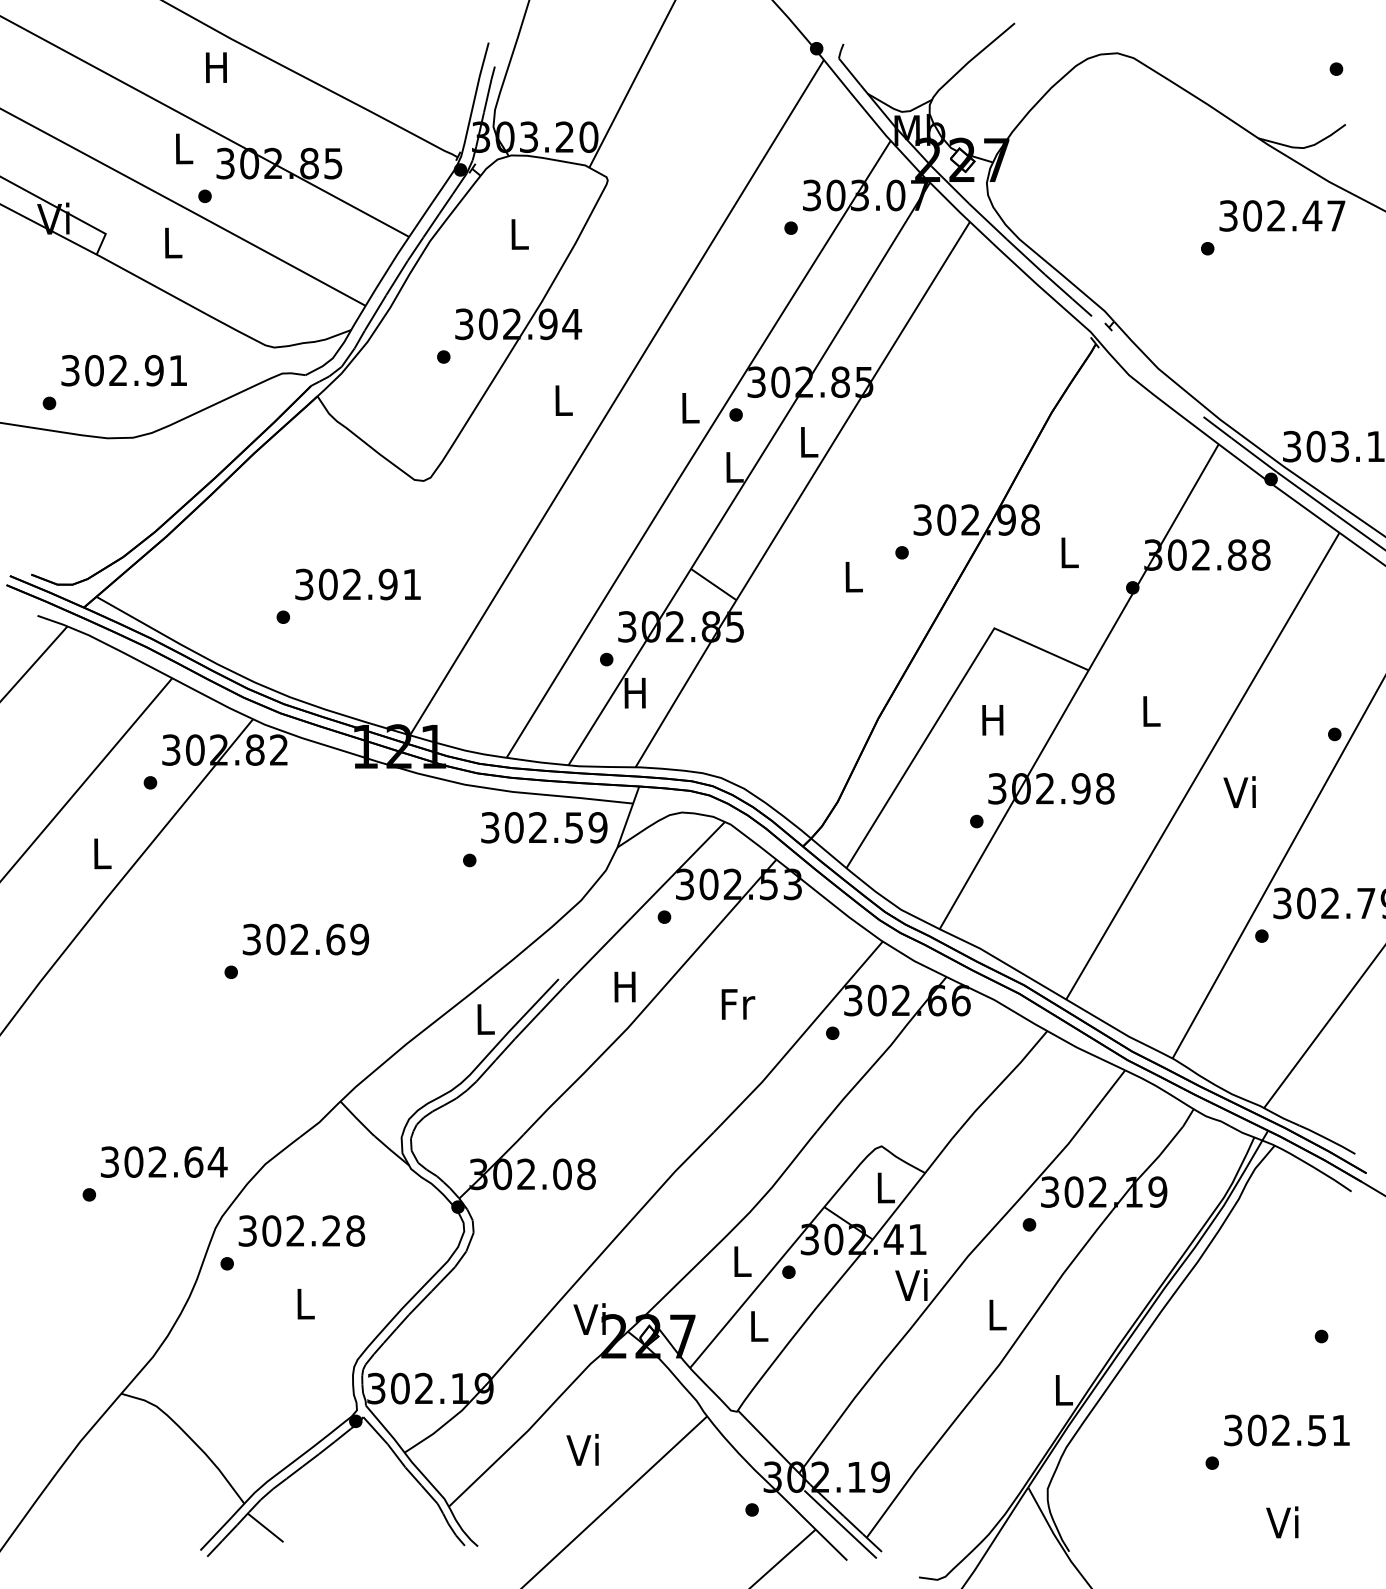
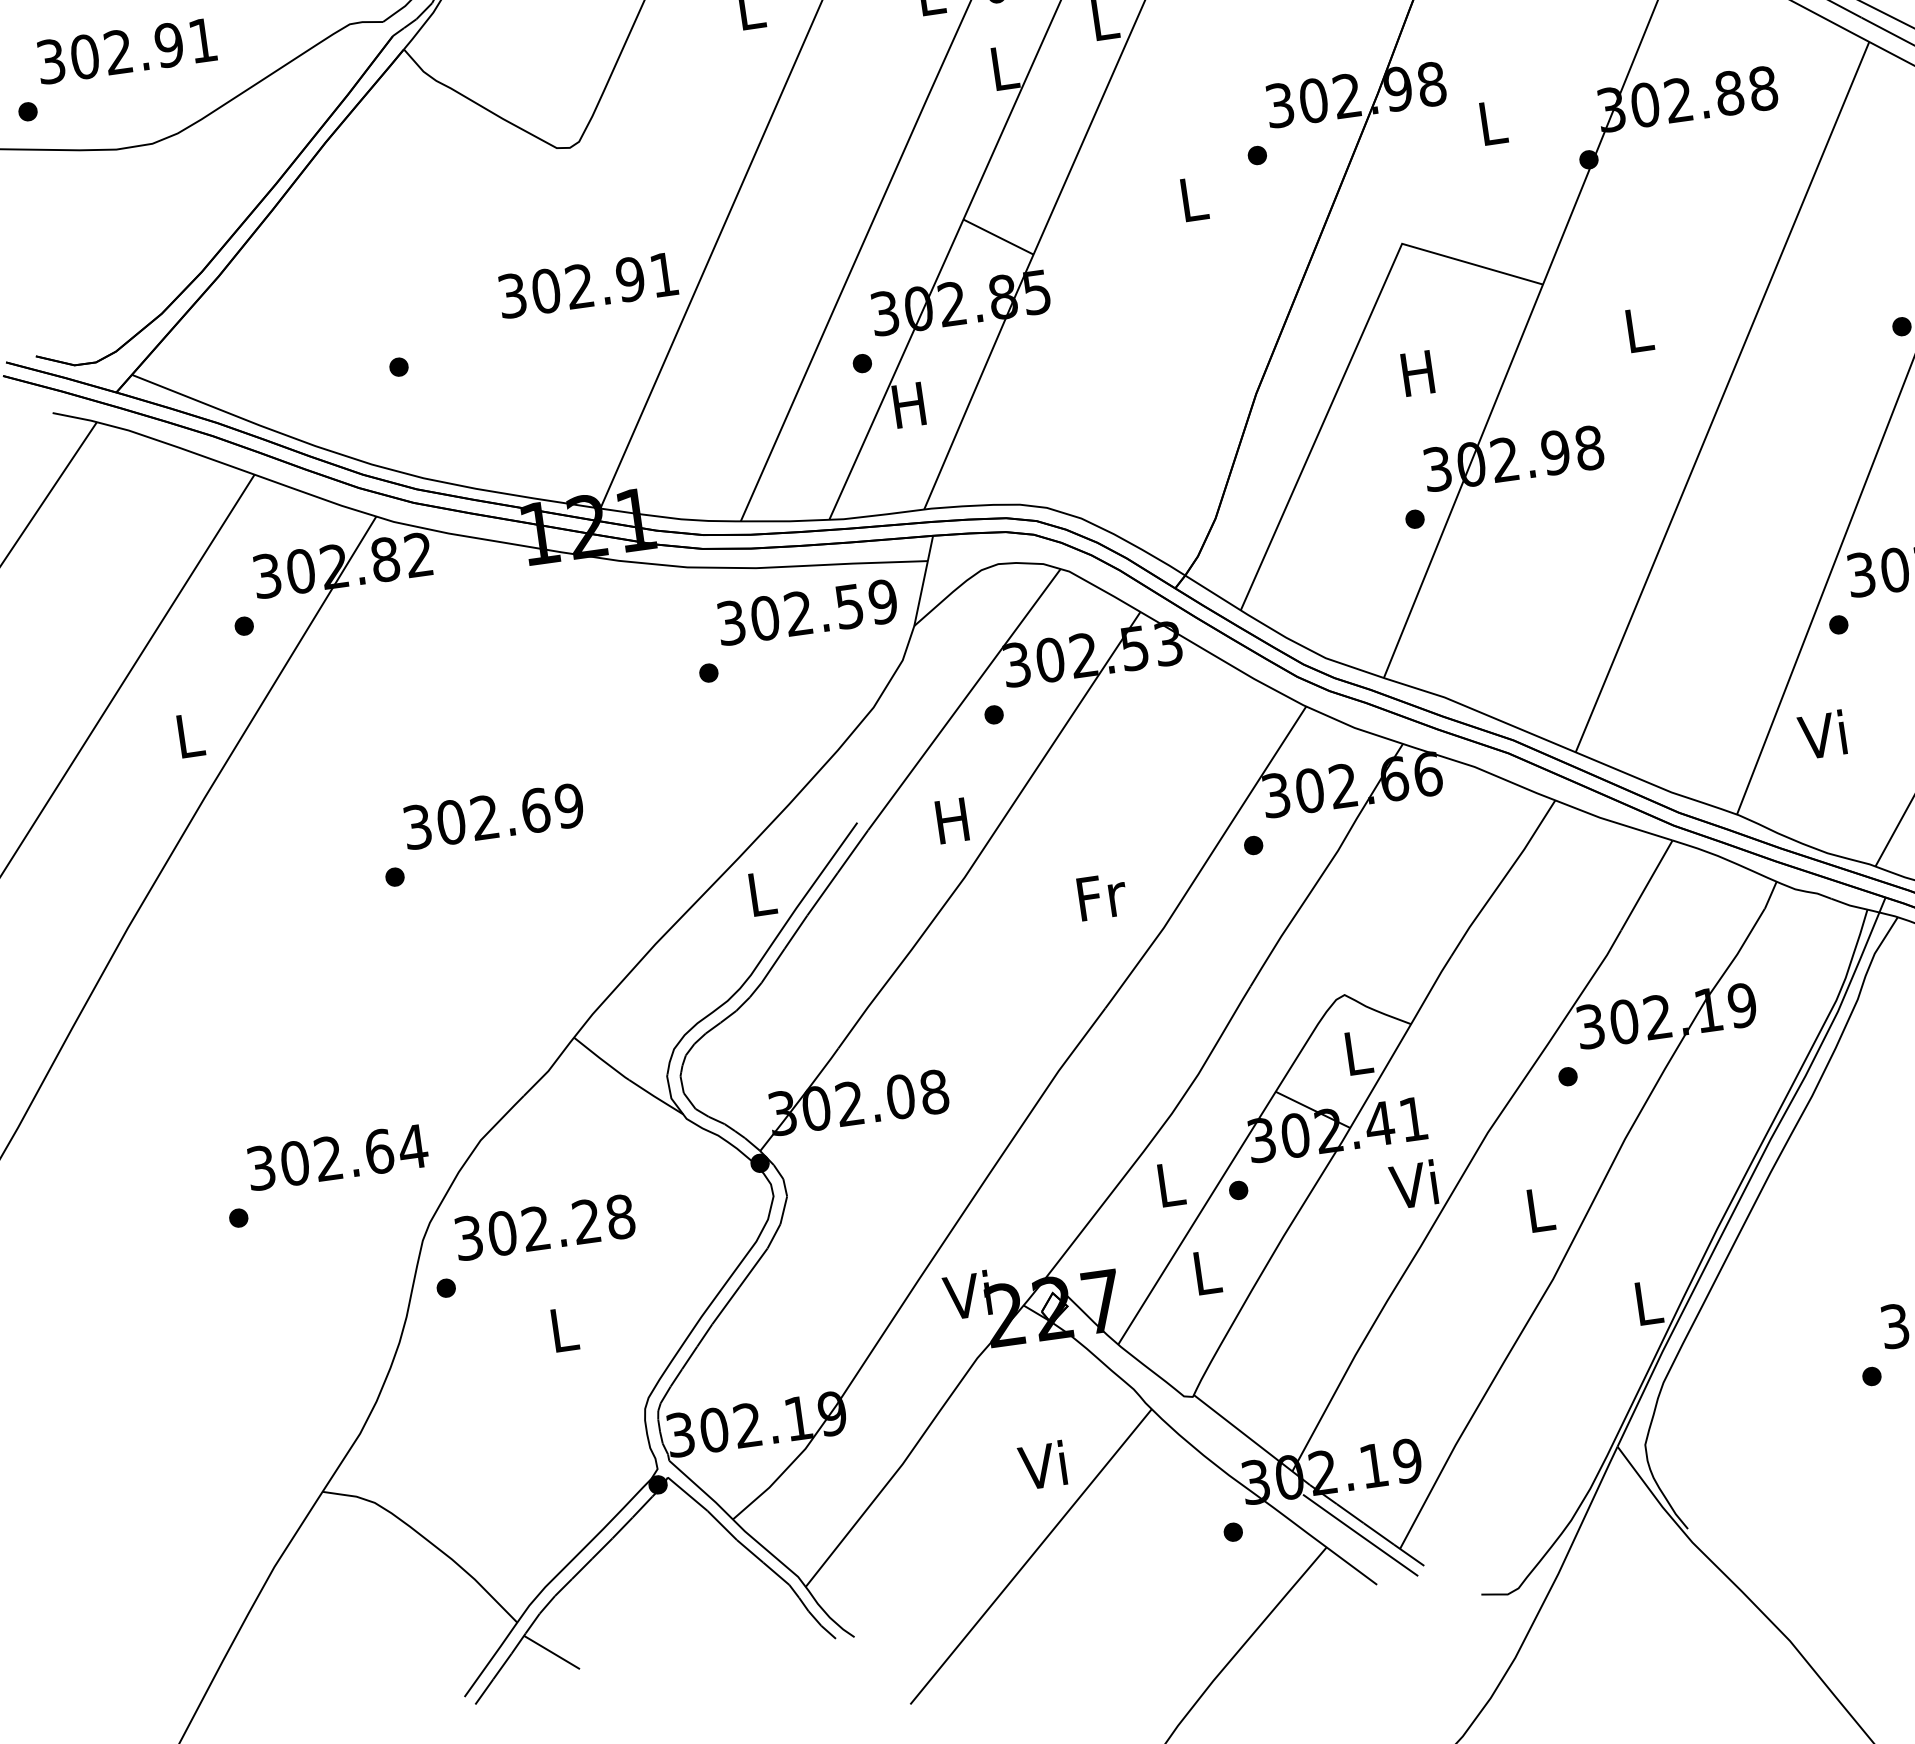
text: (357, 584) -> (587, 285), moved
text: (1239, 791) -> (1821, 733), moved
text: (738, 1004) -> (1102, 896), moved
text: (582, 1449) -> (1042, 1464), moved

